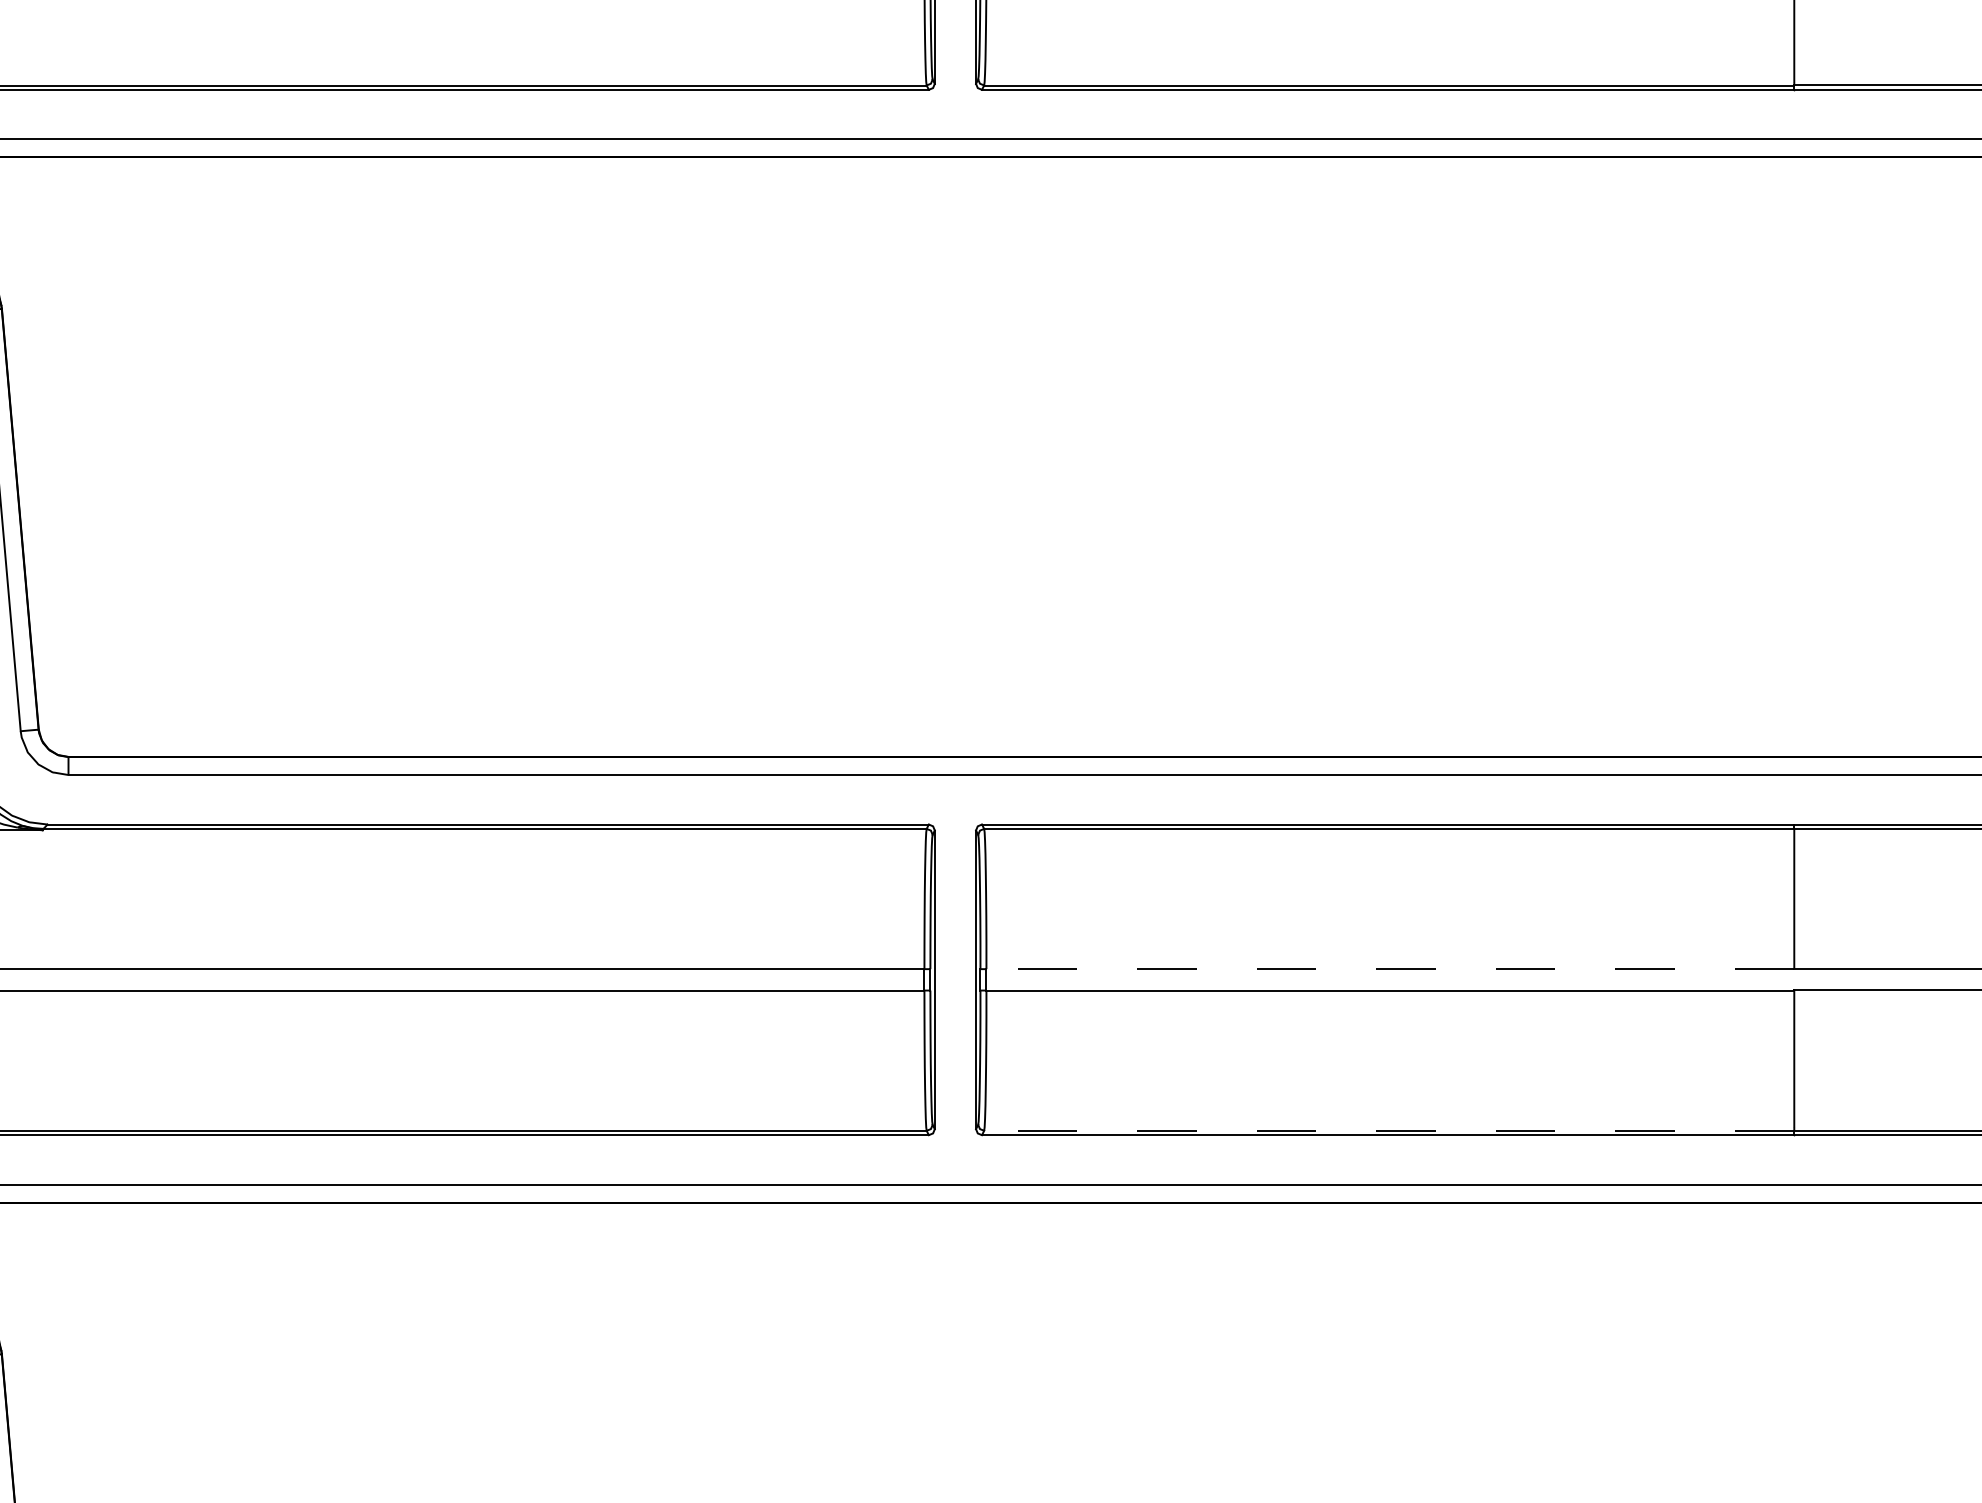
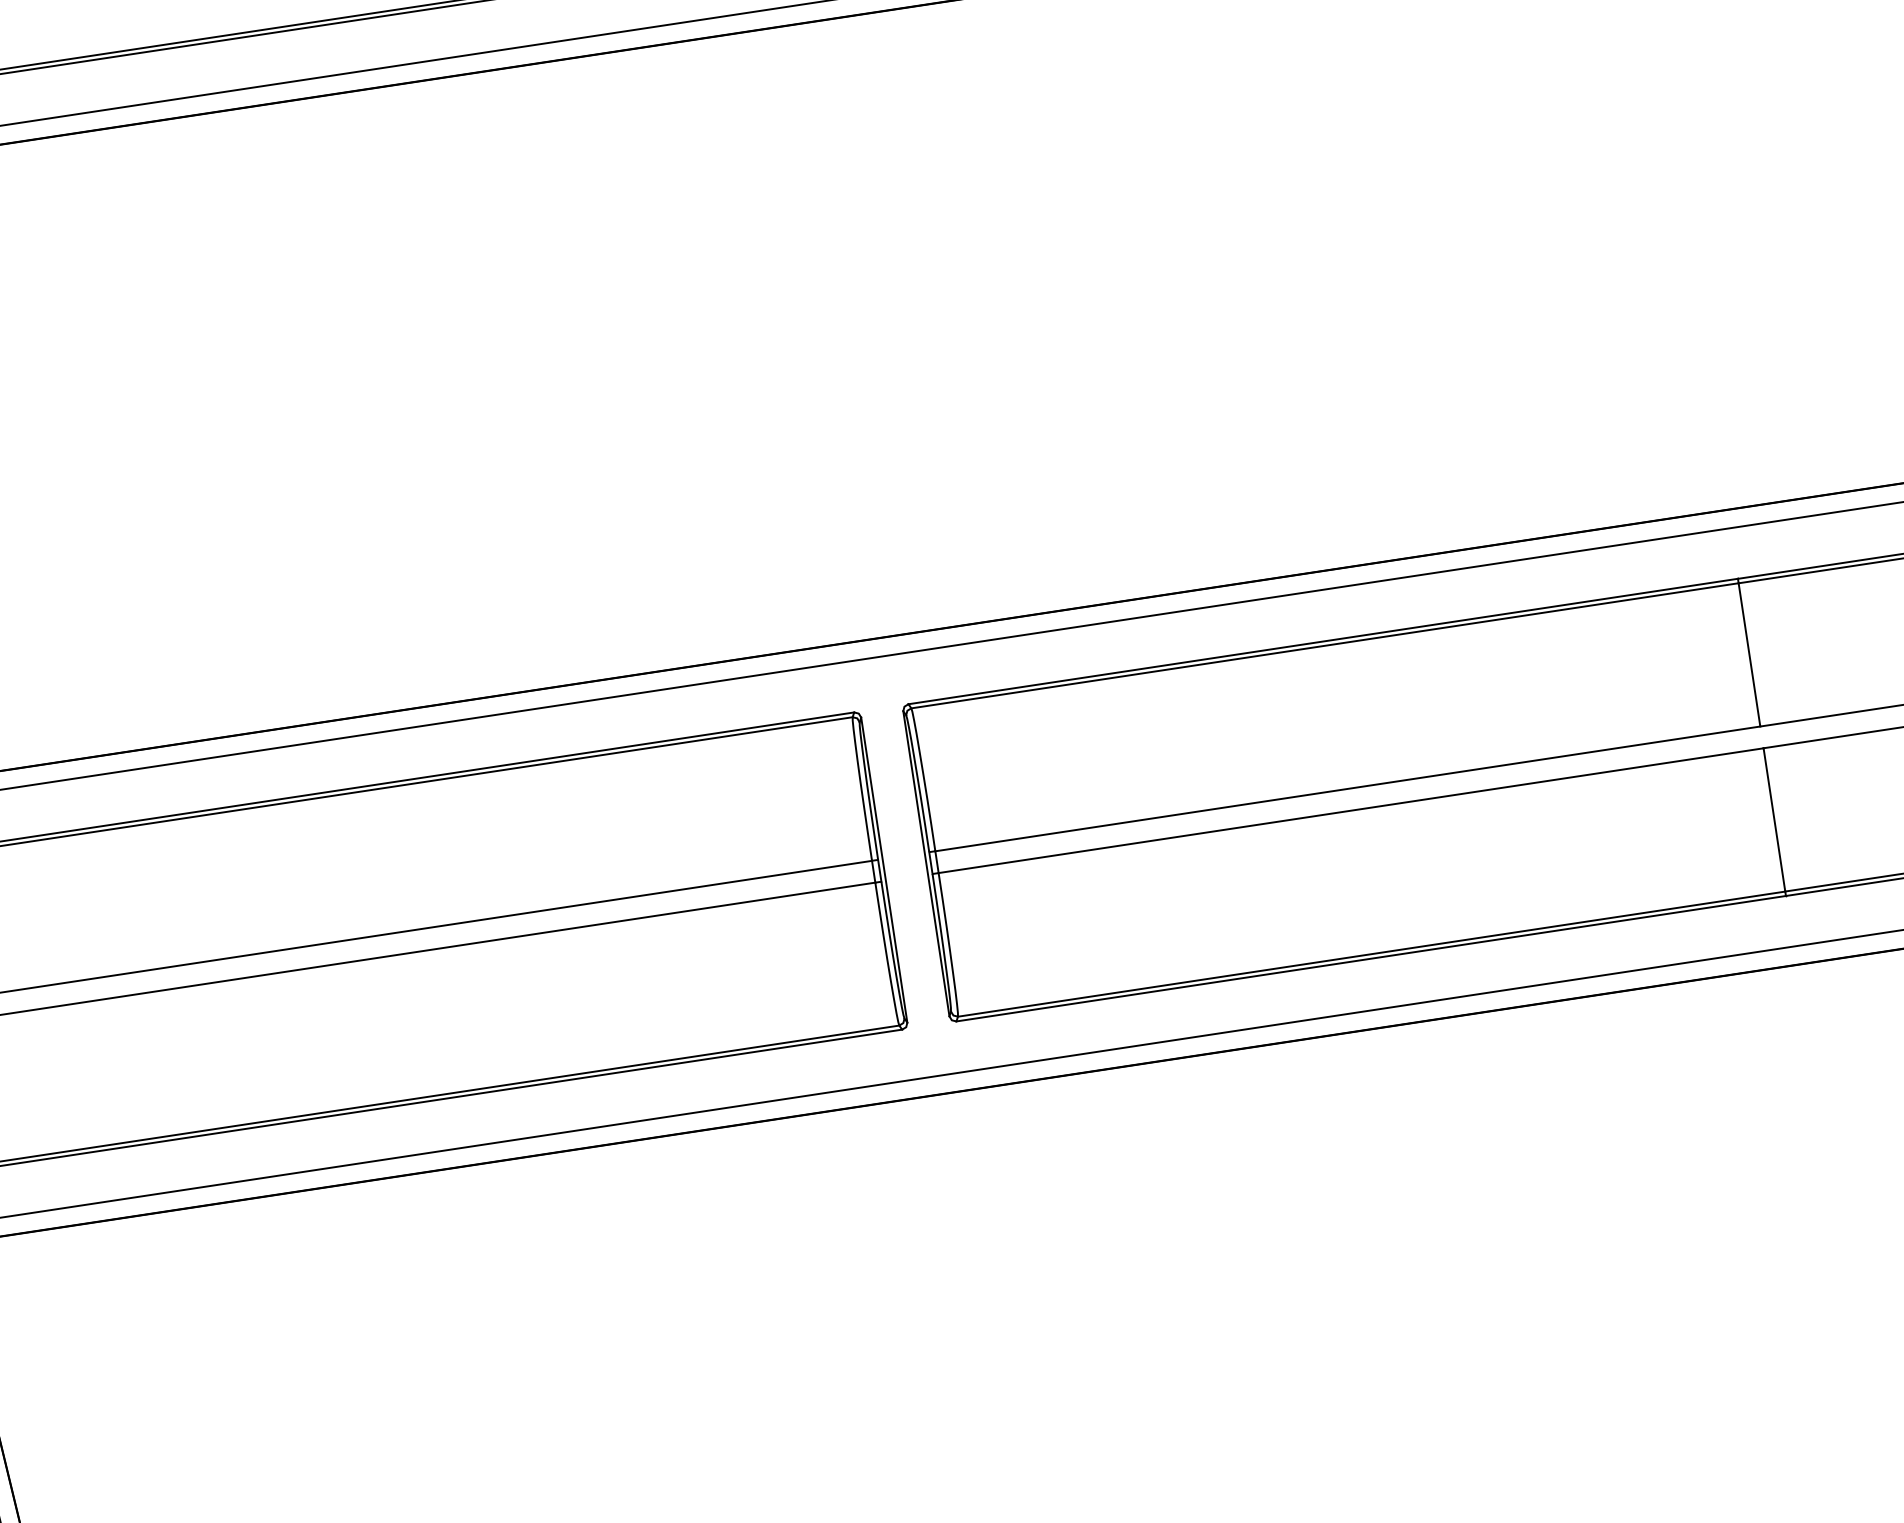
line: (1390, 969) -> (1348, 789), dashed -> solid
line: (1388, 1130) -> (1370, 953), dashed -> solid

